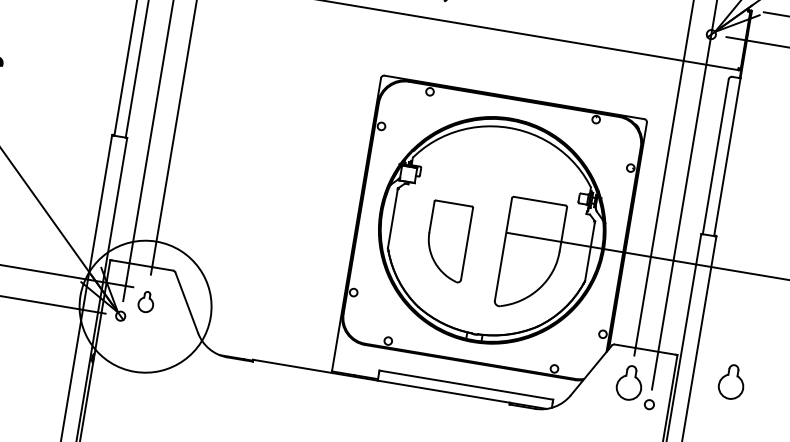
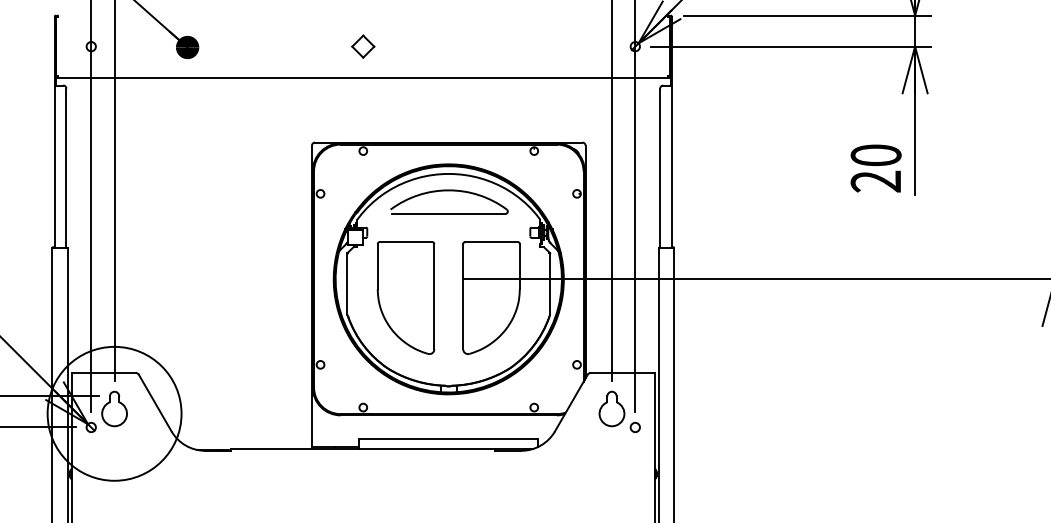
part: (507, 145) -> (449, 191), added
part: (447, 240) -> (405, 297), size x1.43
part: (146, 301) -> (114, 408), size x1.67
part: (731, 381) -> (713, 390), removed

